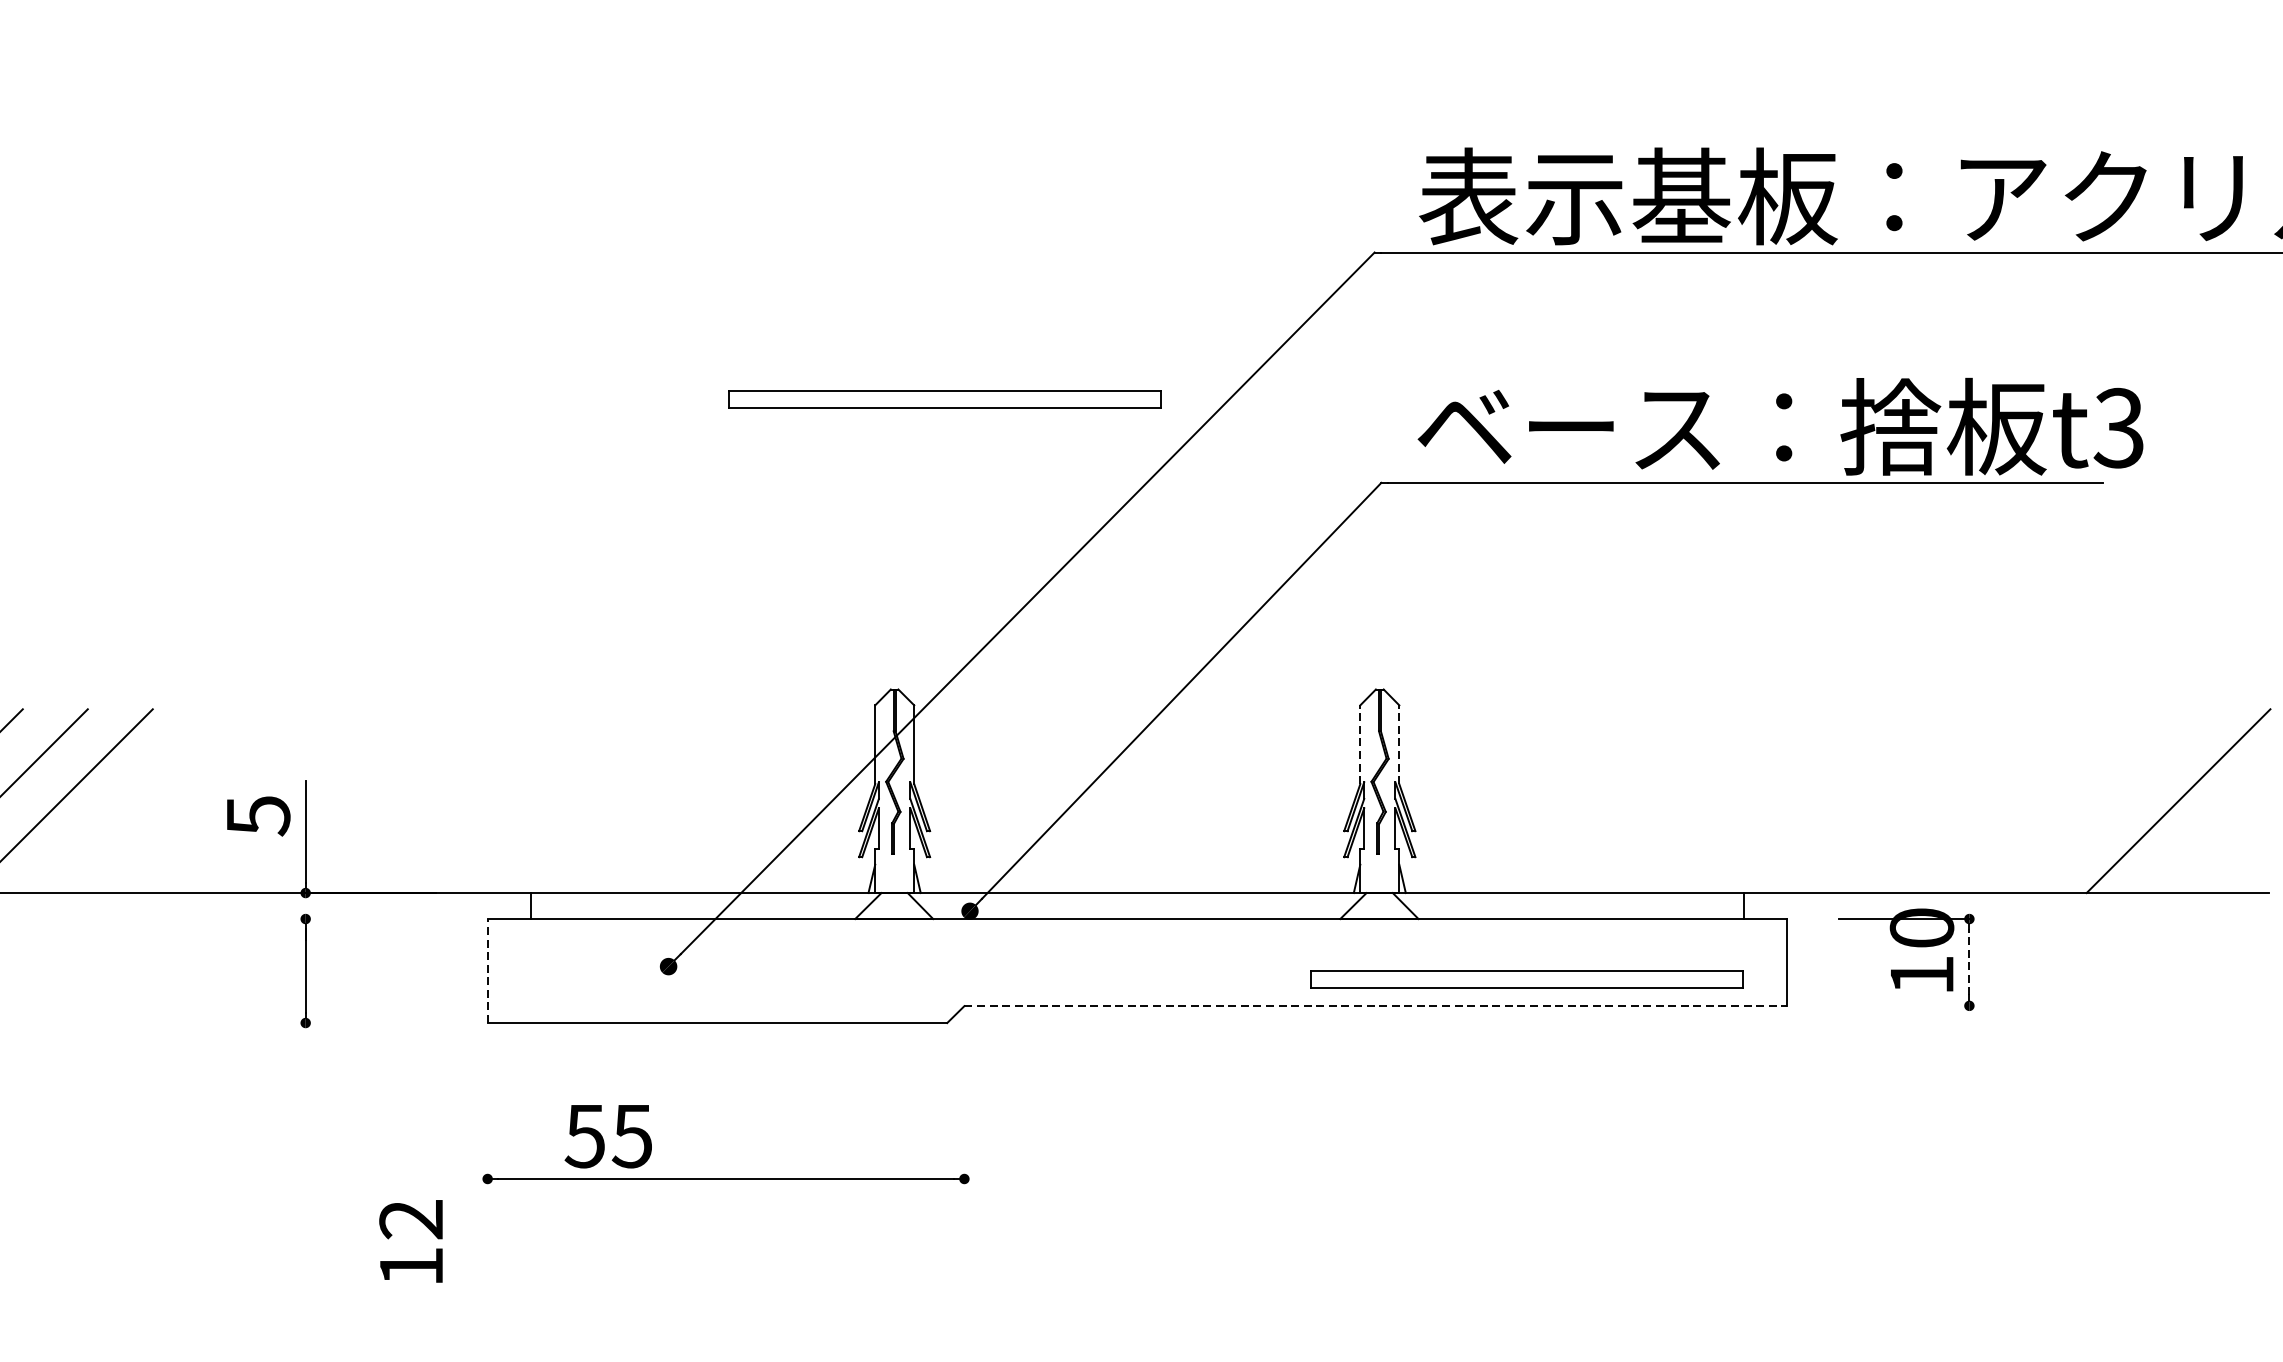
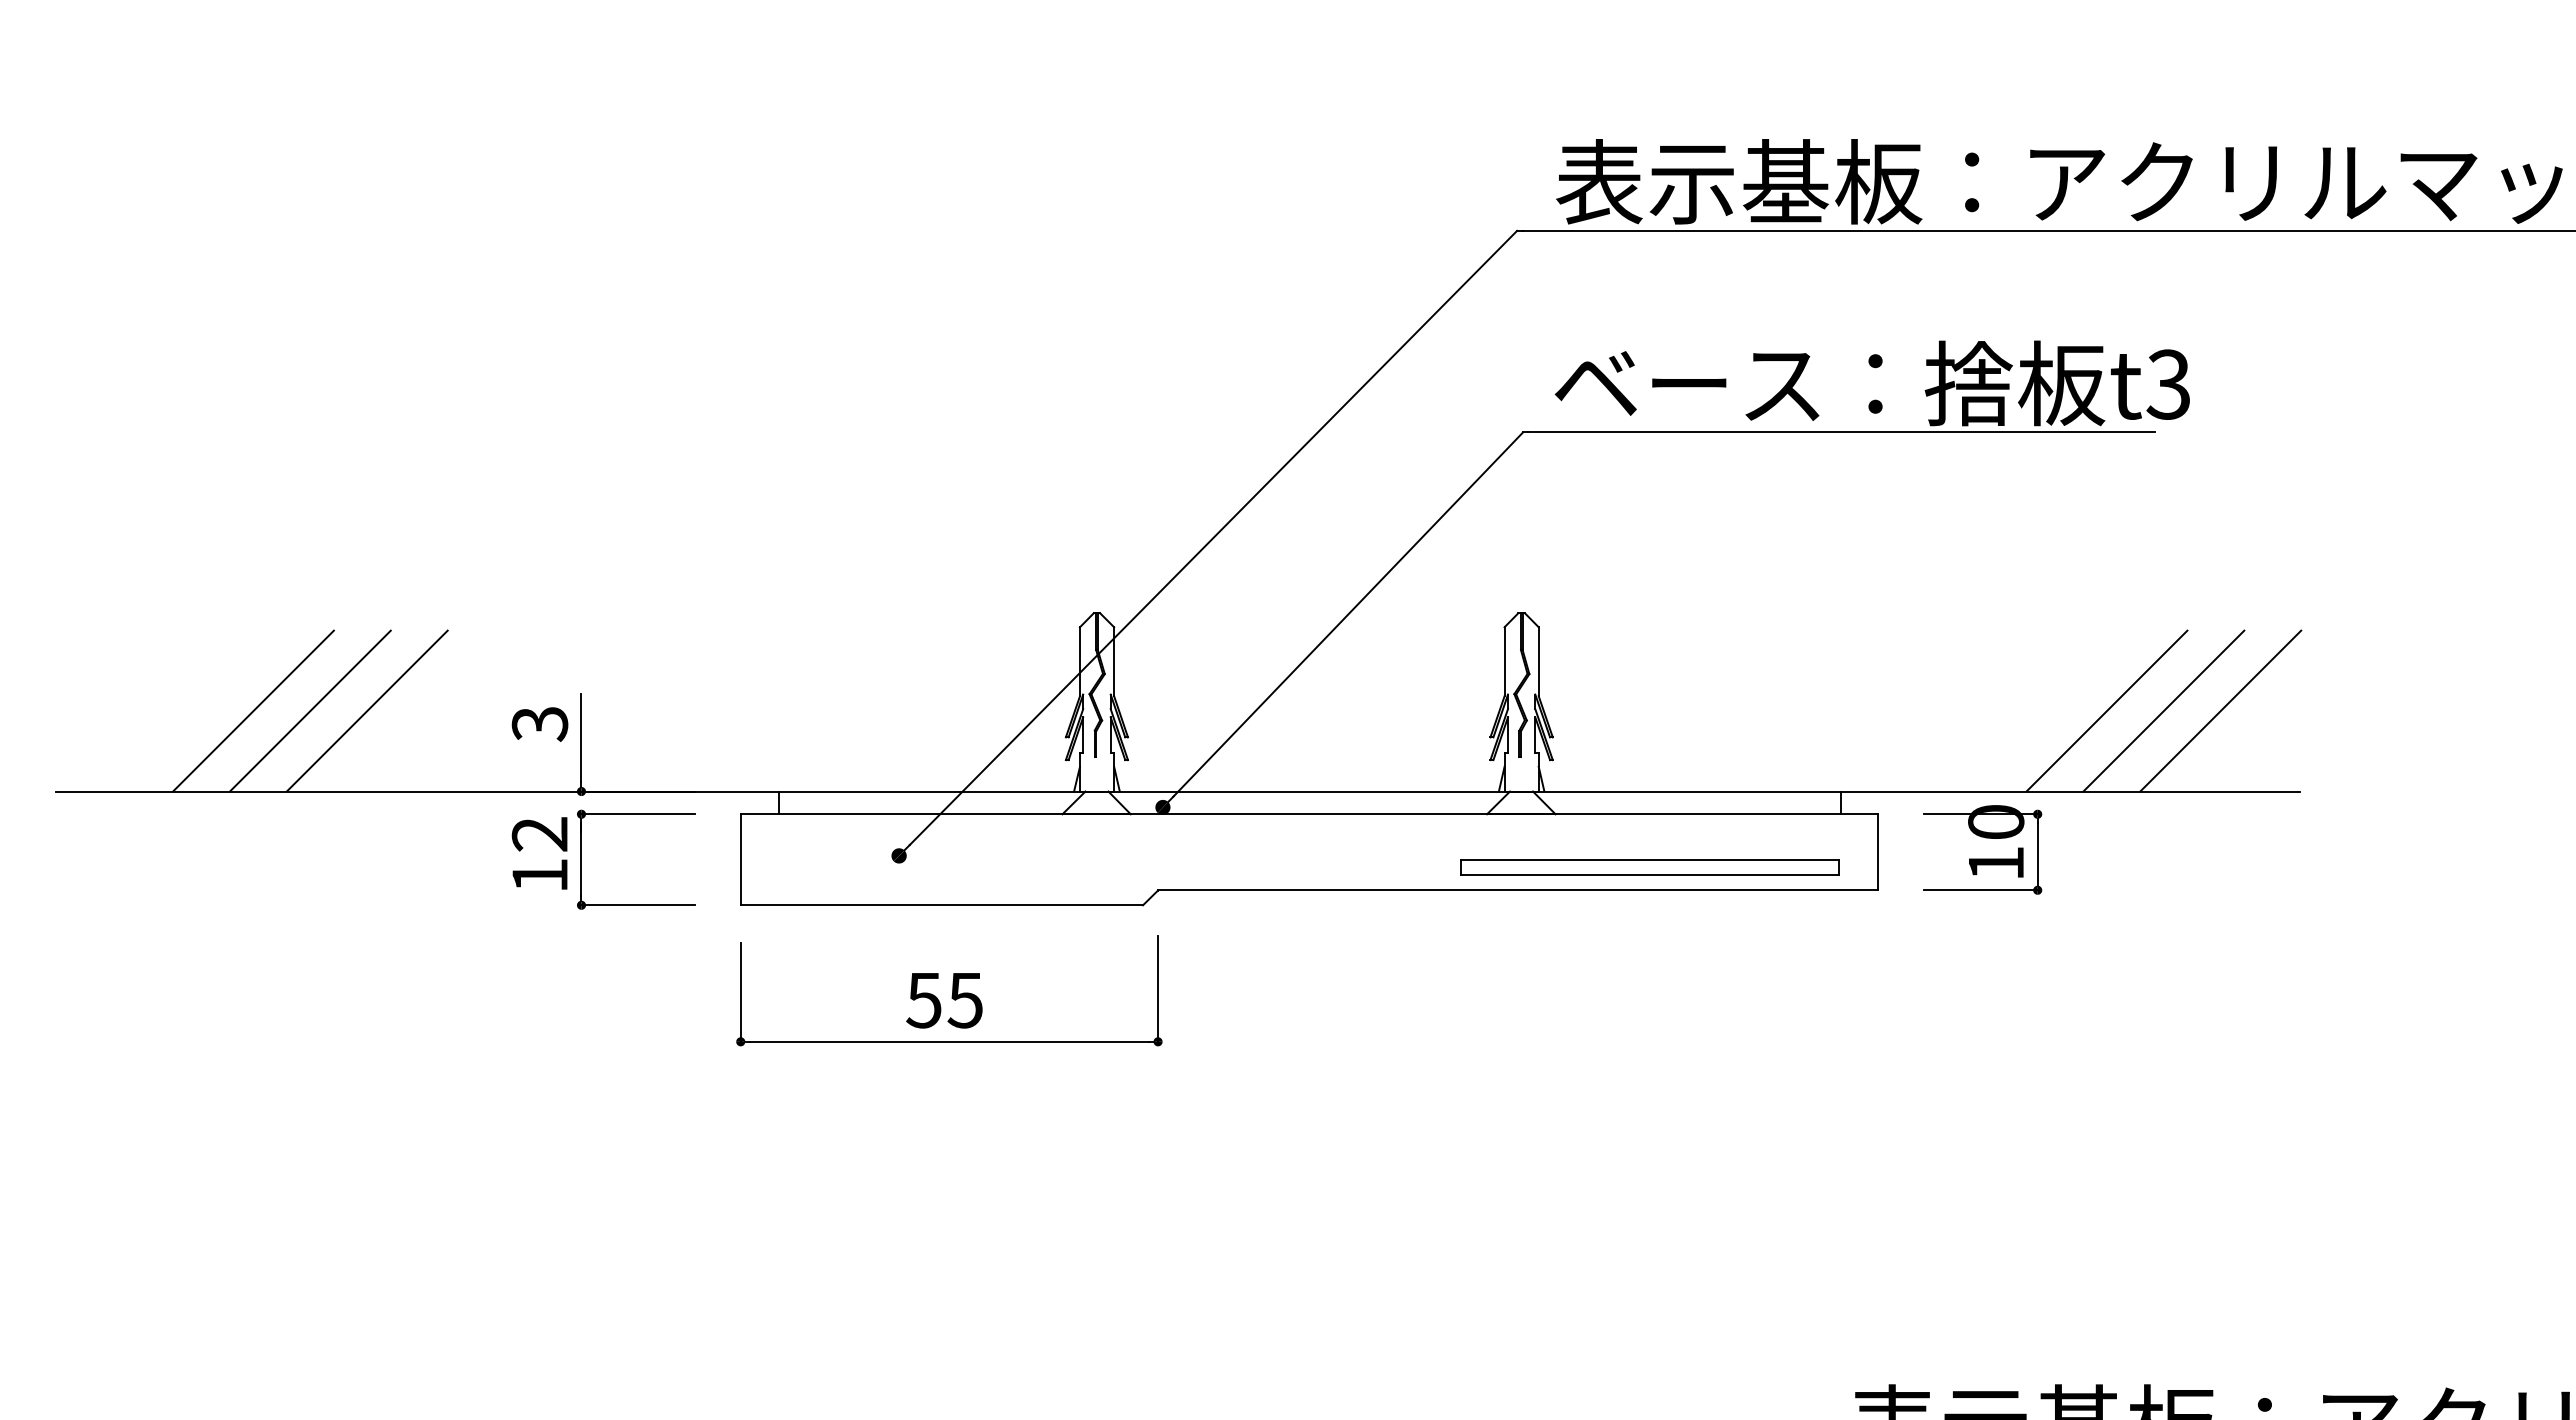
part: (944, 399) -> (1140, 359), removed
line: (1360, 744) -> (1504, 661), dashed -> solid
line: (1399, 744) -> (1538, 661), dashed -> solid
line: (2048, 800) -> (2106, 710), added
line: (2113, 800) -> (2163, 710), added
text: (257, 816) -> (539, 724), 5 -> 3
line: (370, 919) -> (638, 814), added
line: (1969, 962) -> (2037, 852), dashed -> solid
line: (487, 970) -> (740, 859), dashed -> solid
line: (1376, 1006) -> (1518, 890), dashed -> solid
line: (1904, 1006) -> (1980, 890), added
line: (370, 1023) -> (638, 905), added
line: (964, 1118) -> (1158, 988), added
line: (487, 1122) -> (740, 992), added
text: (608, 1136) -> (944, 1000), moved
text: (410, 1241) -> (539, 853), moved

